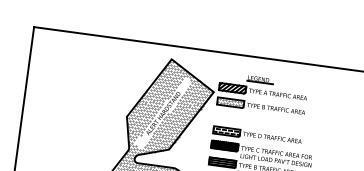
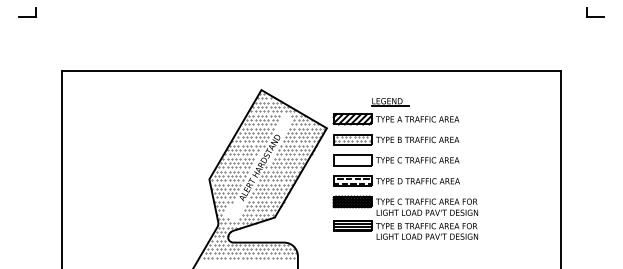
part: (259, 121) -> (396, 160), added

